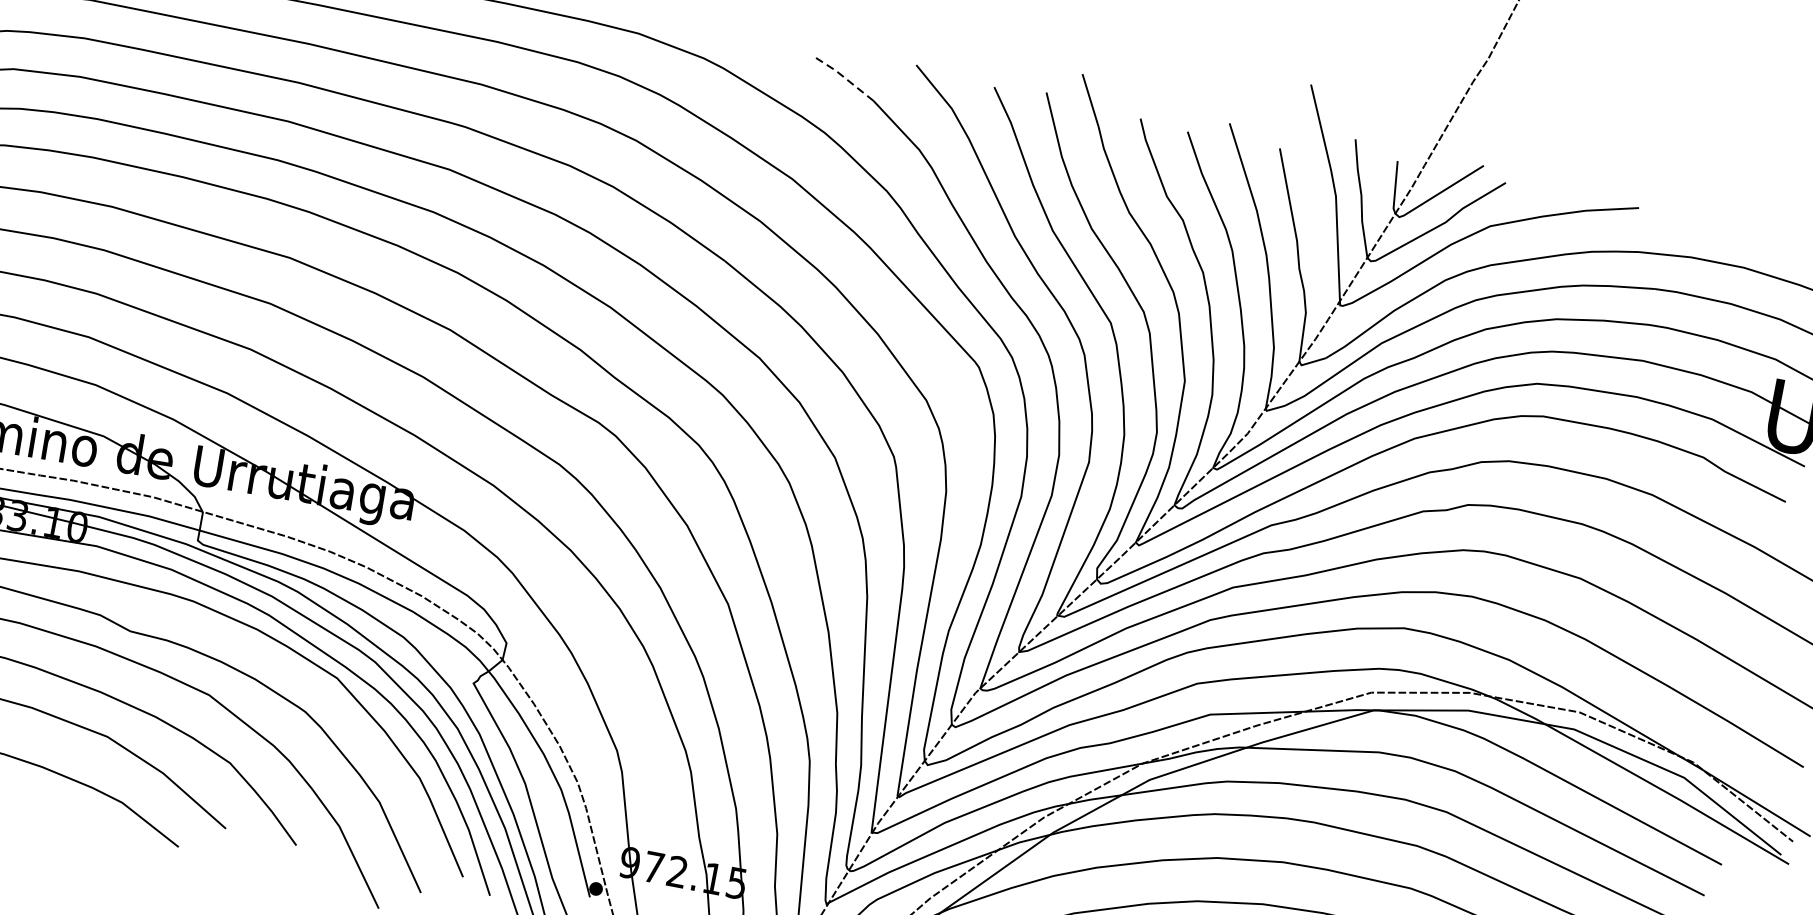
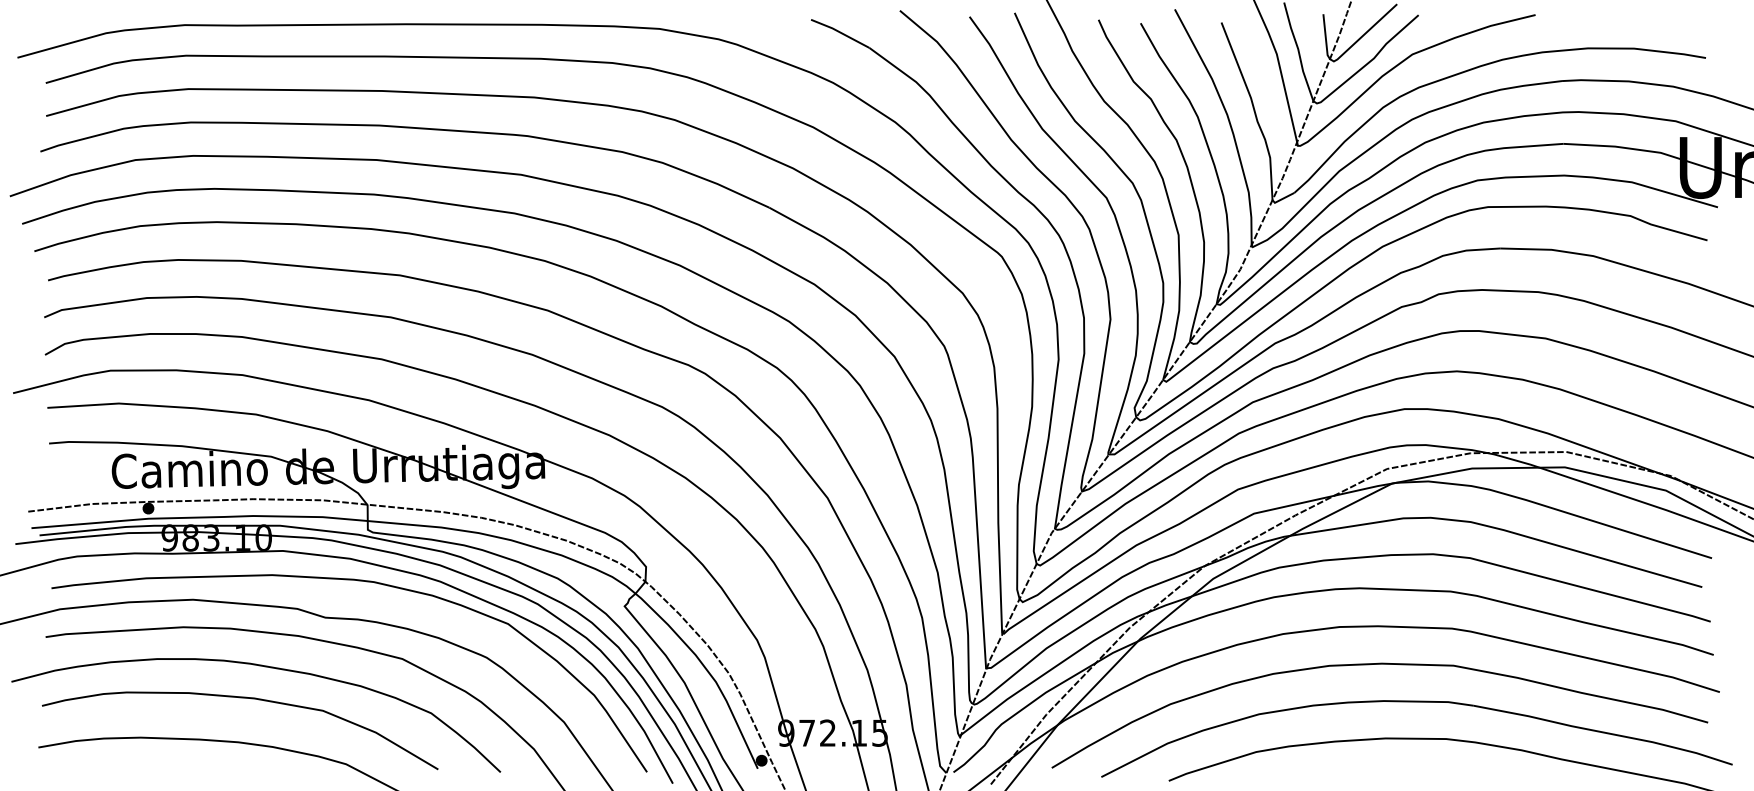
line: (842, 76) -> (839, 32), dashed -> solid

